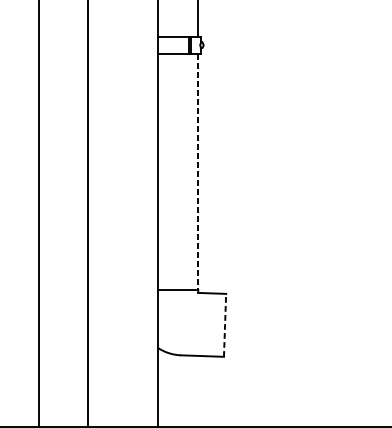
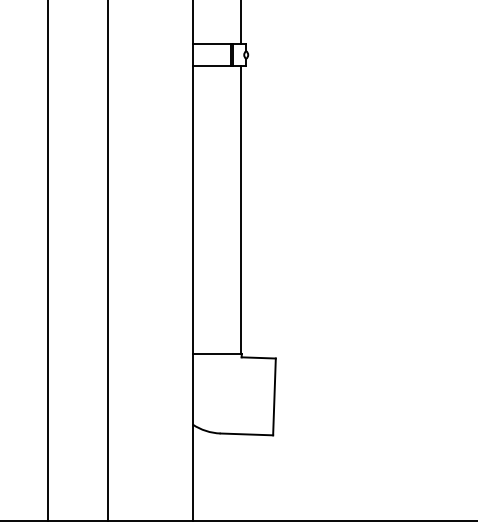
line: (198, 172) -> (241, 210), dashed -> solid
line: (225, 325) -> (274, 396), dashed -> solid

